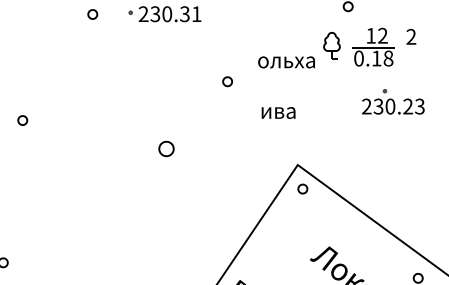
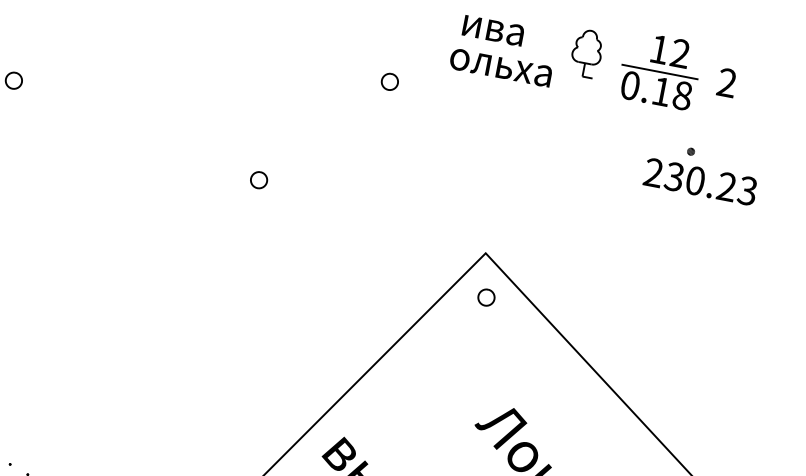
text: (411, 36) -> (727, 82), moved
text: (393, 101) -> (702, 172), moved
text: (278, 112) -> (493, 29), moved
part: (166, 148) -> (258, 179), size x0.62

